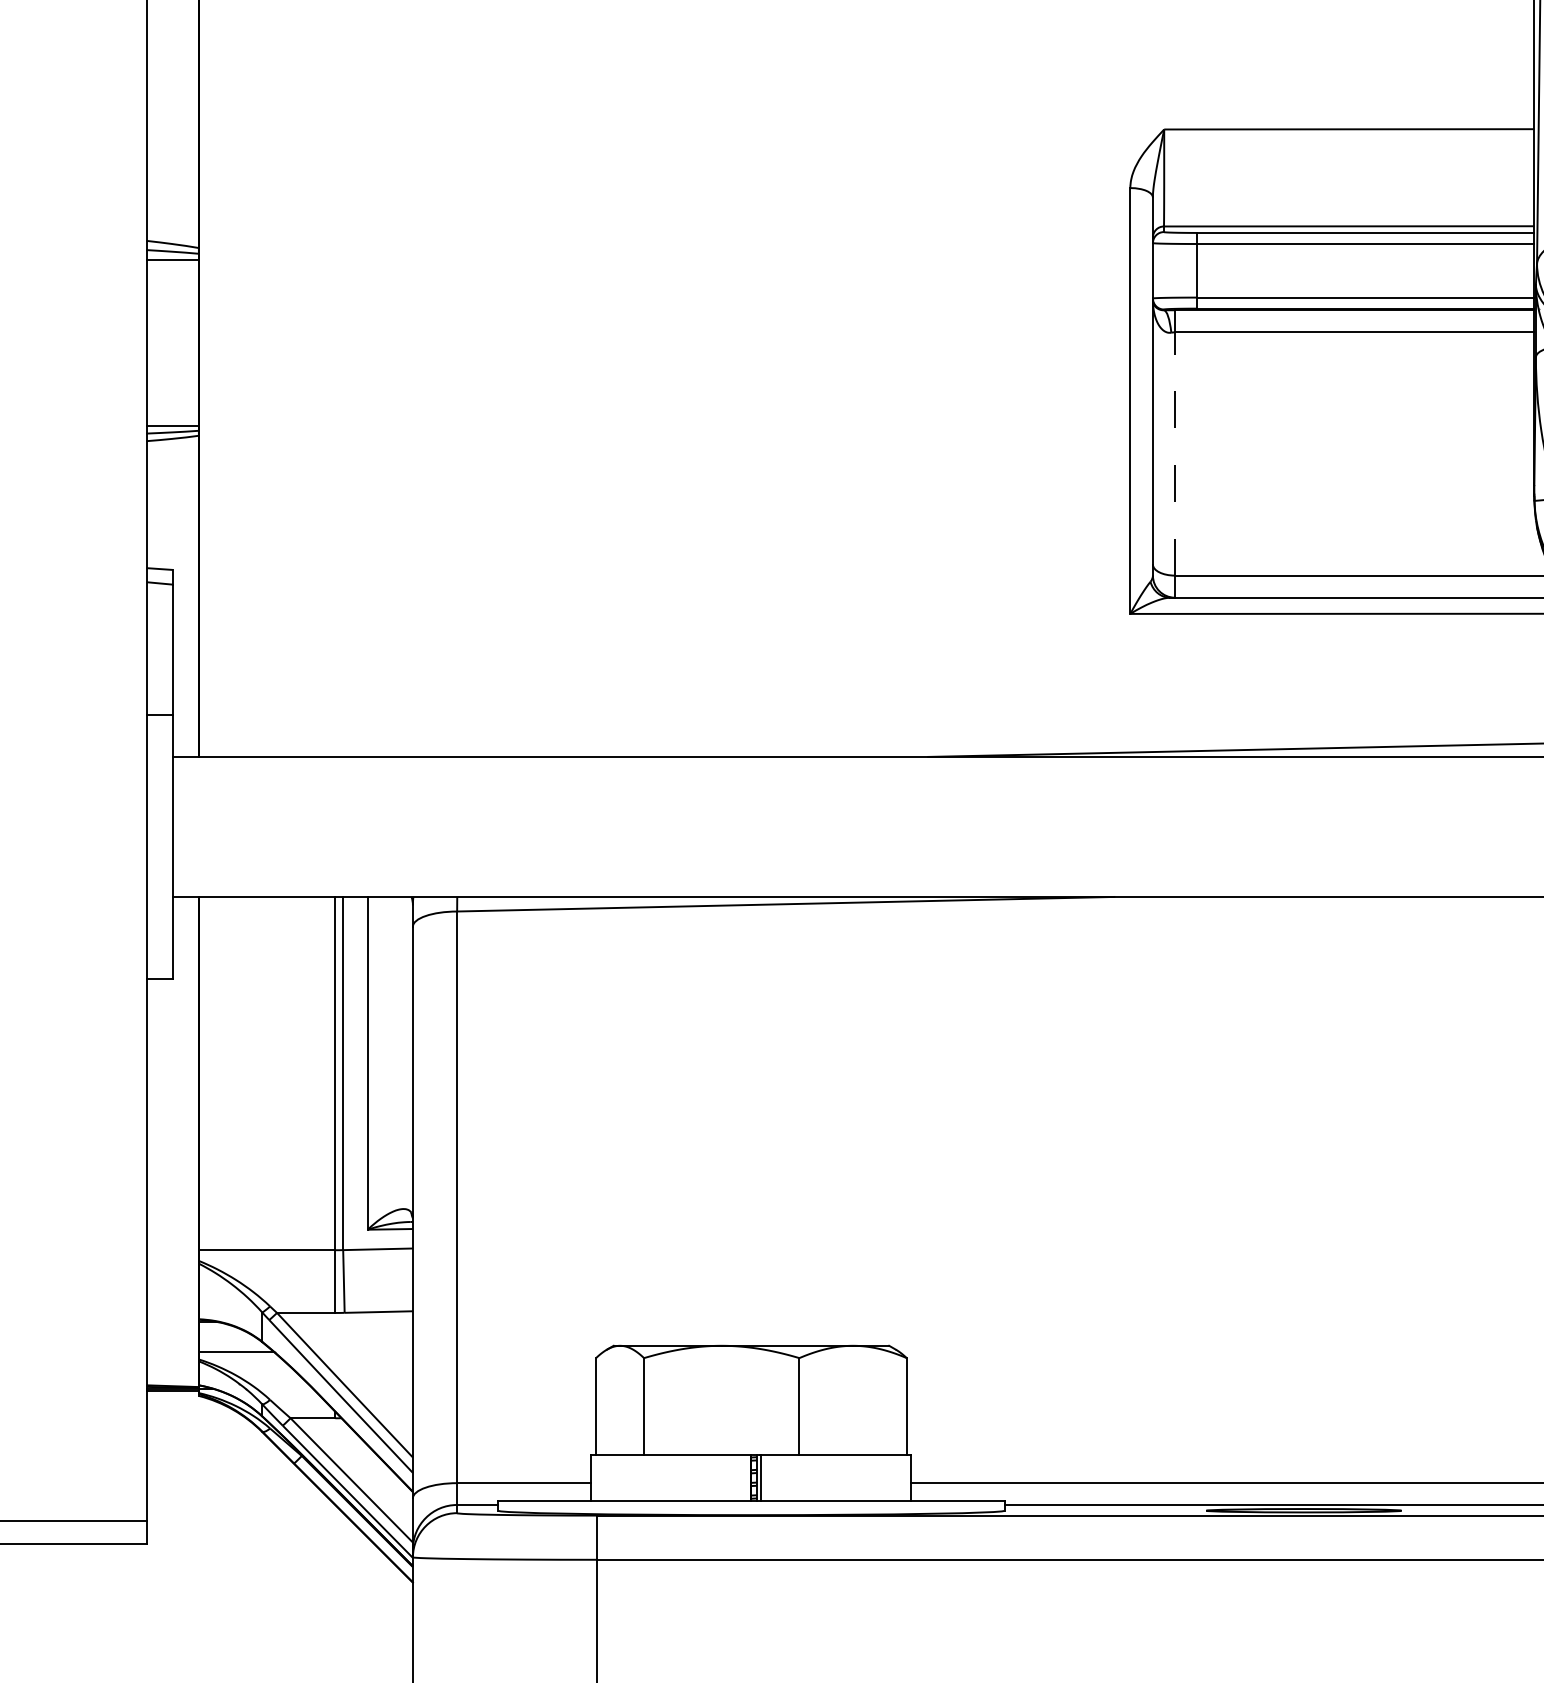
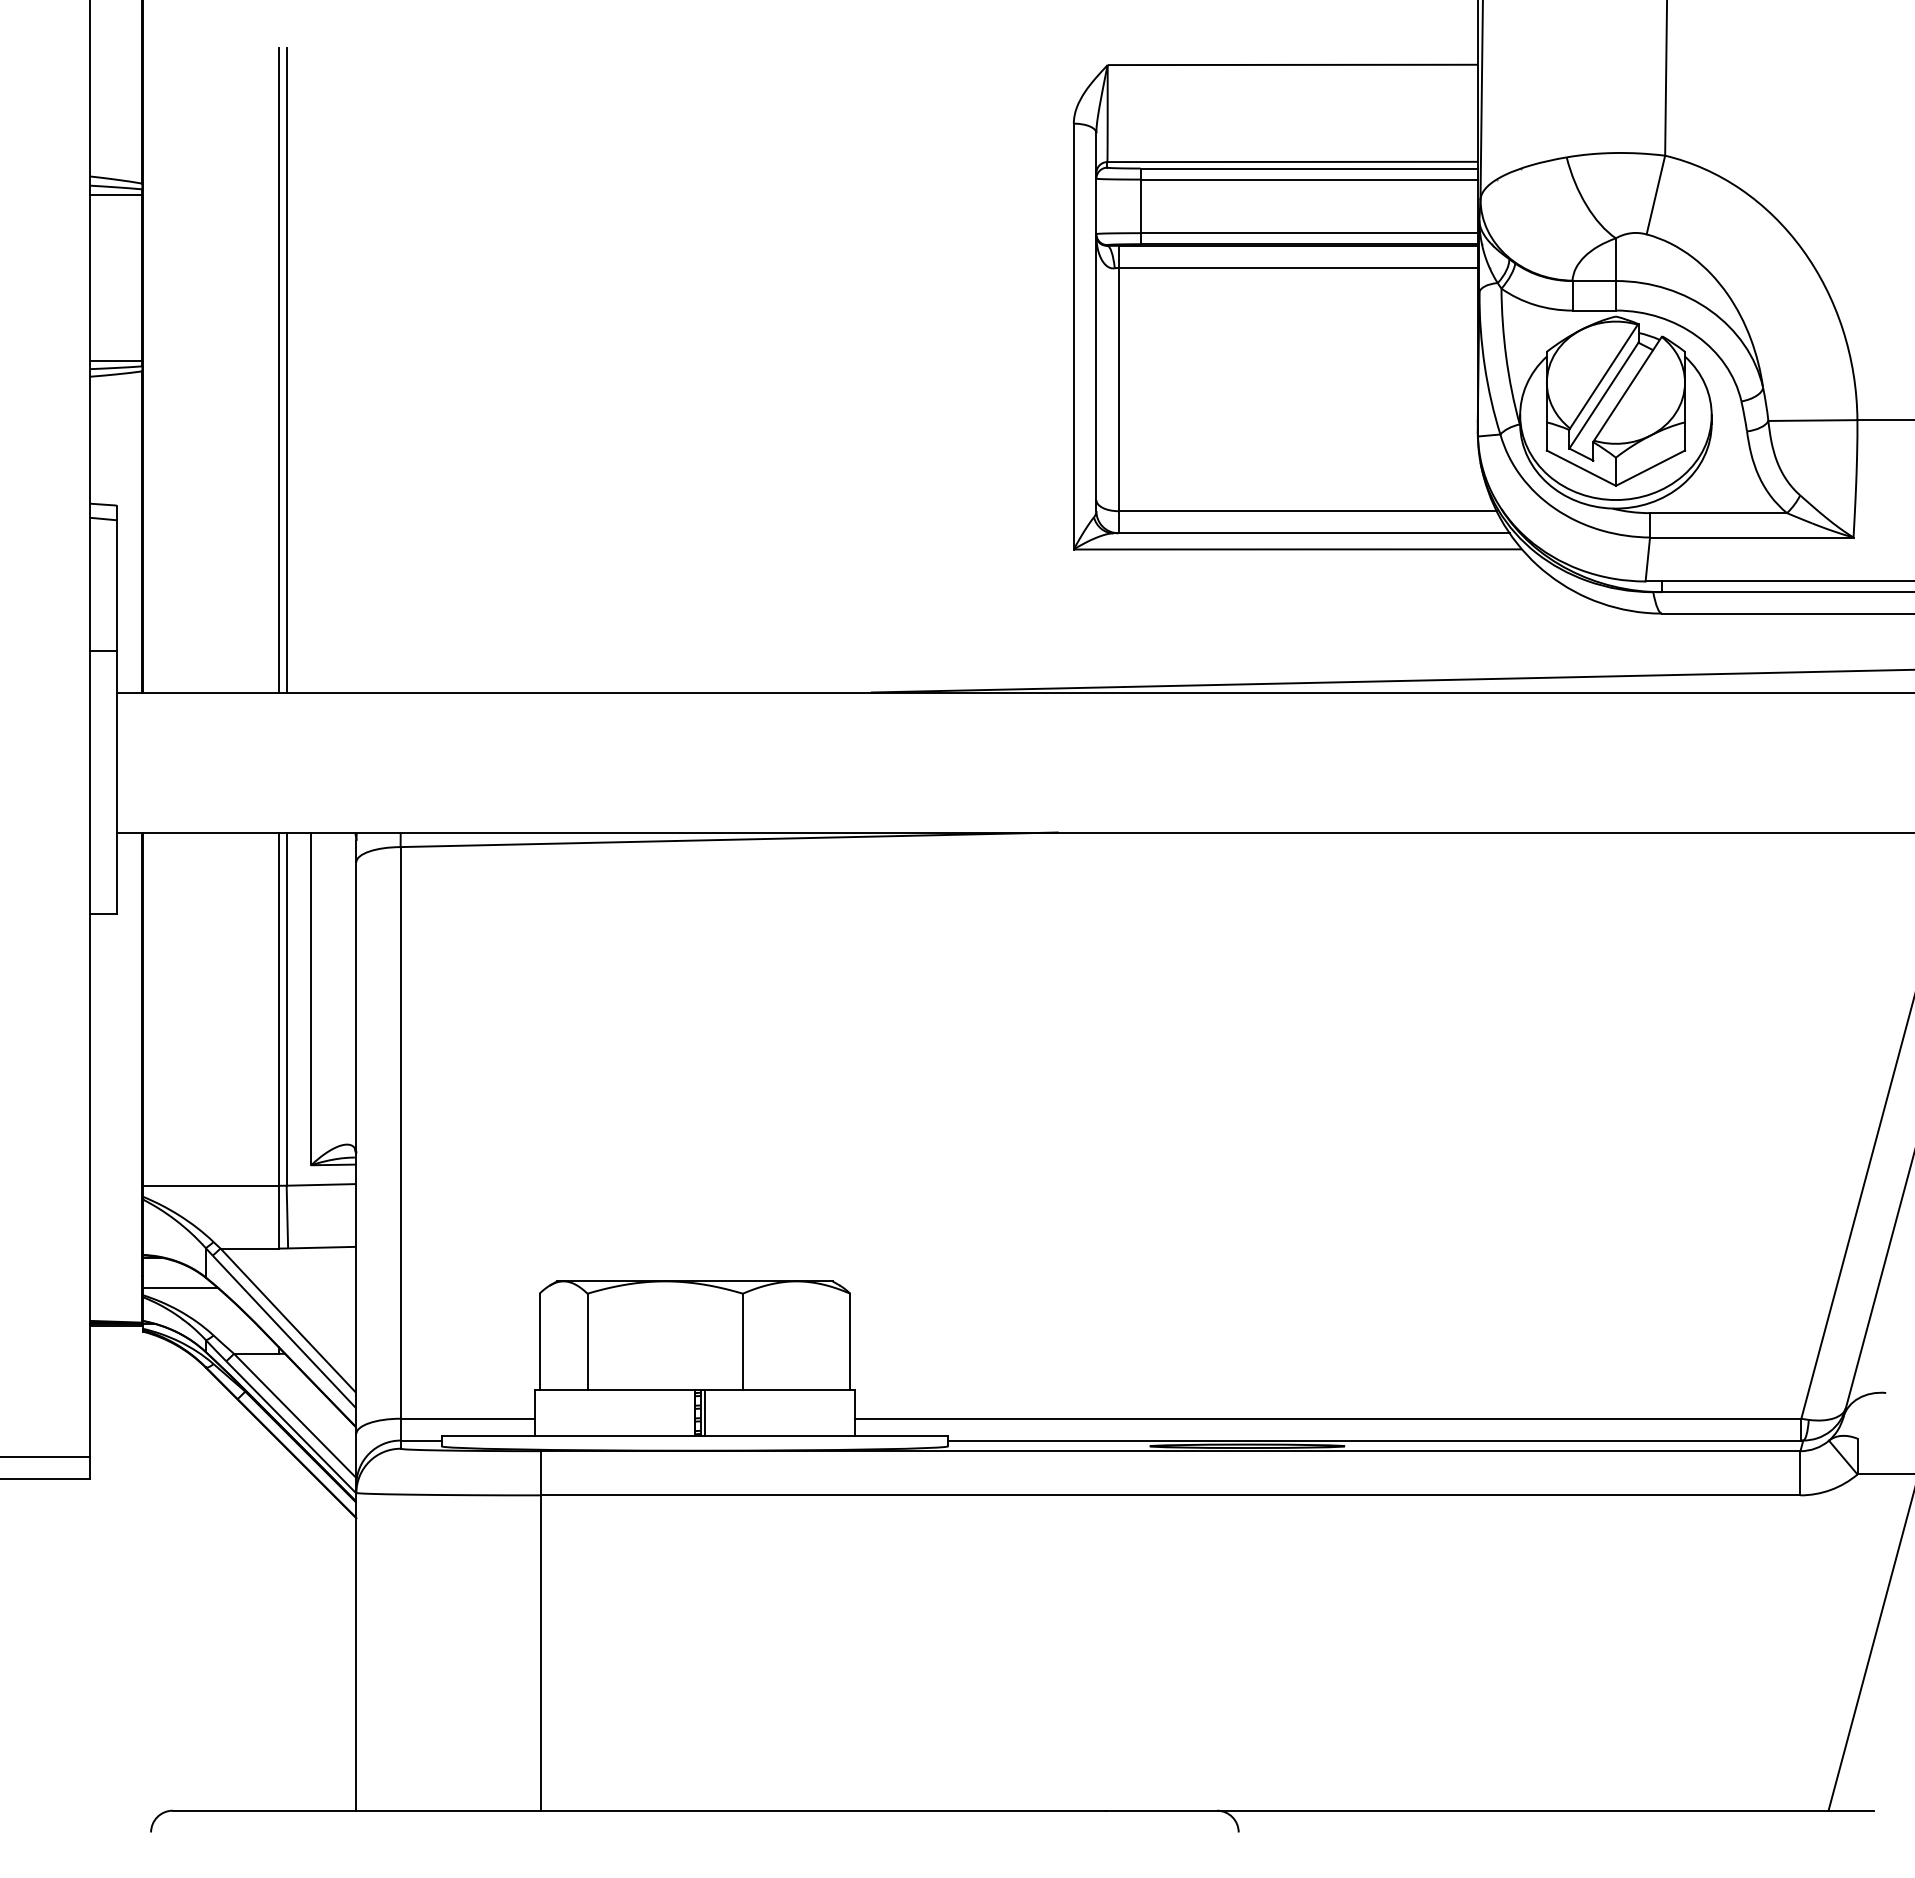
line: (335, 434) -> (278, 370), added
line: (343, 434) -> (286, 370), added
line: (1175, 453) -> (1118, 389), dashed -> solid

